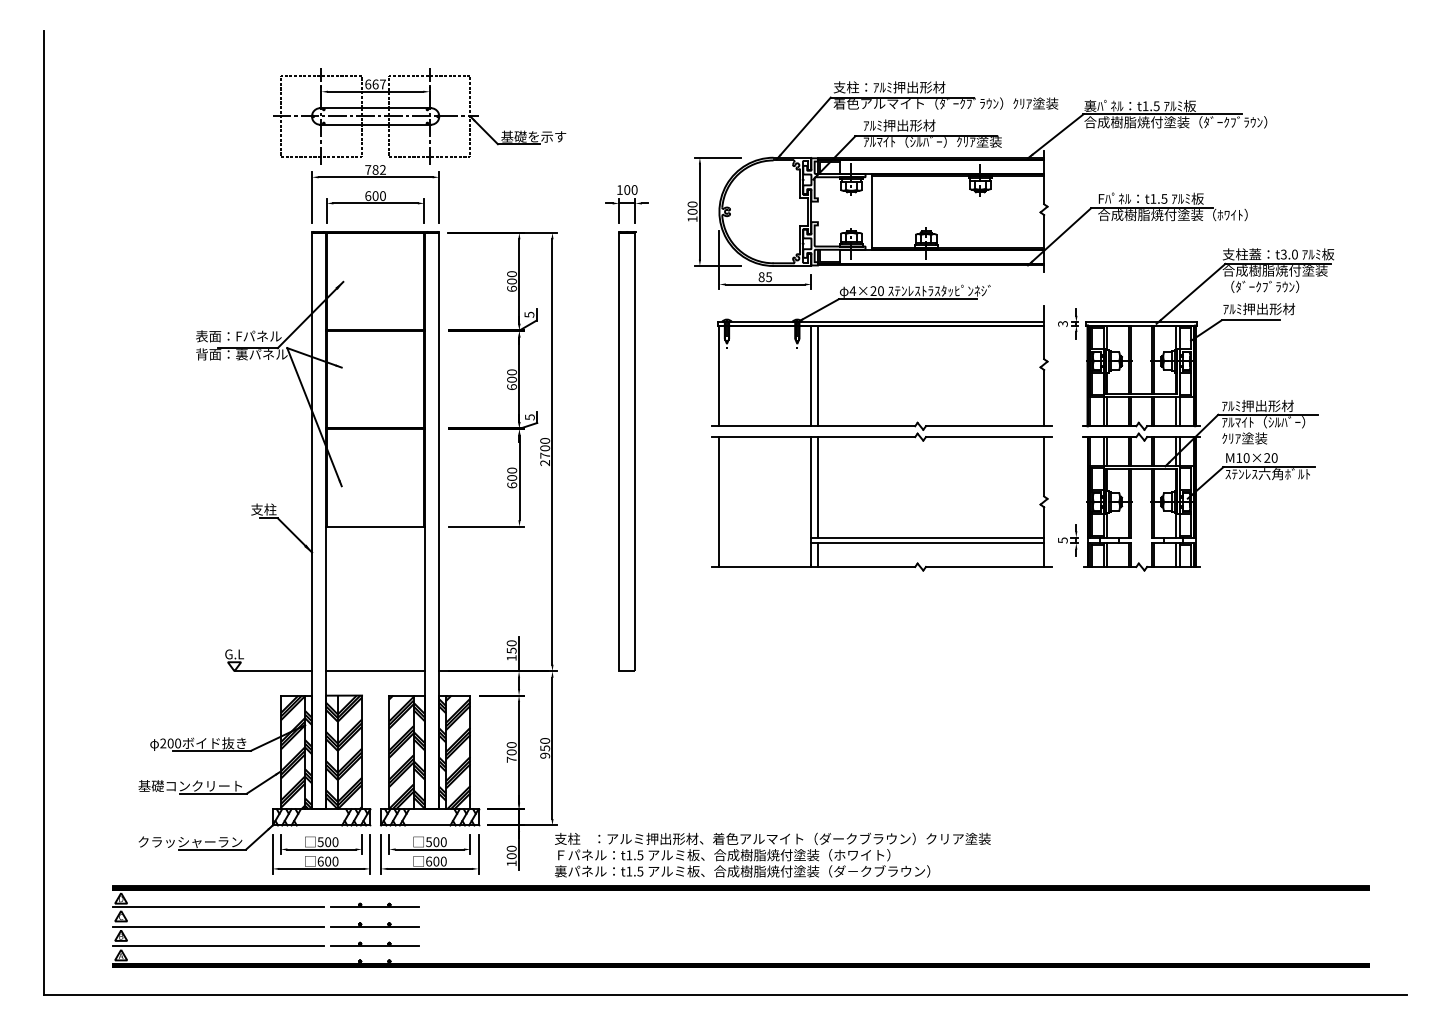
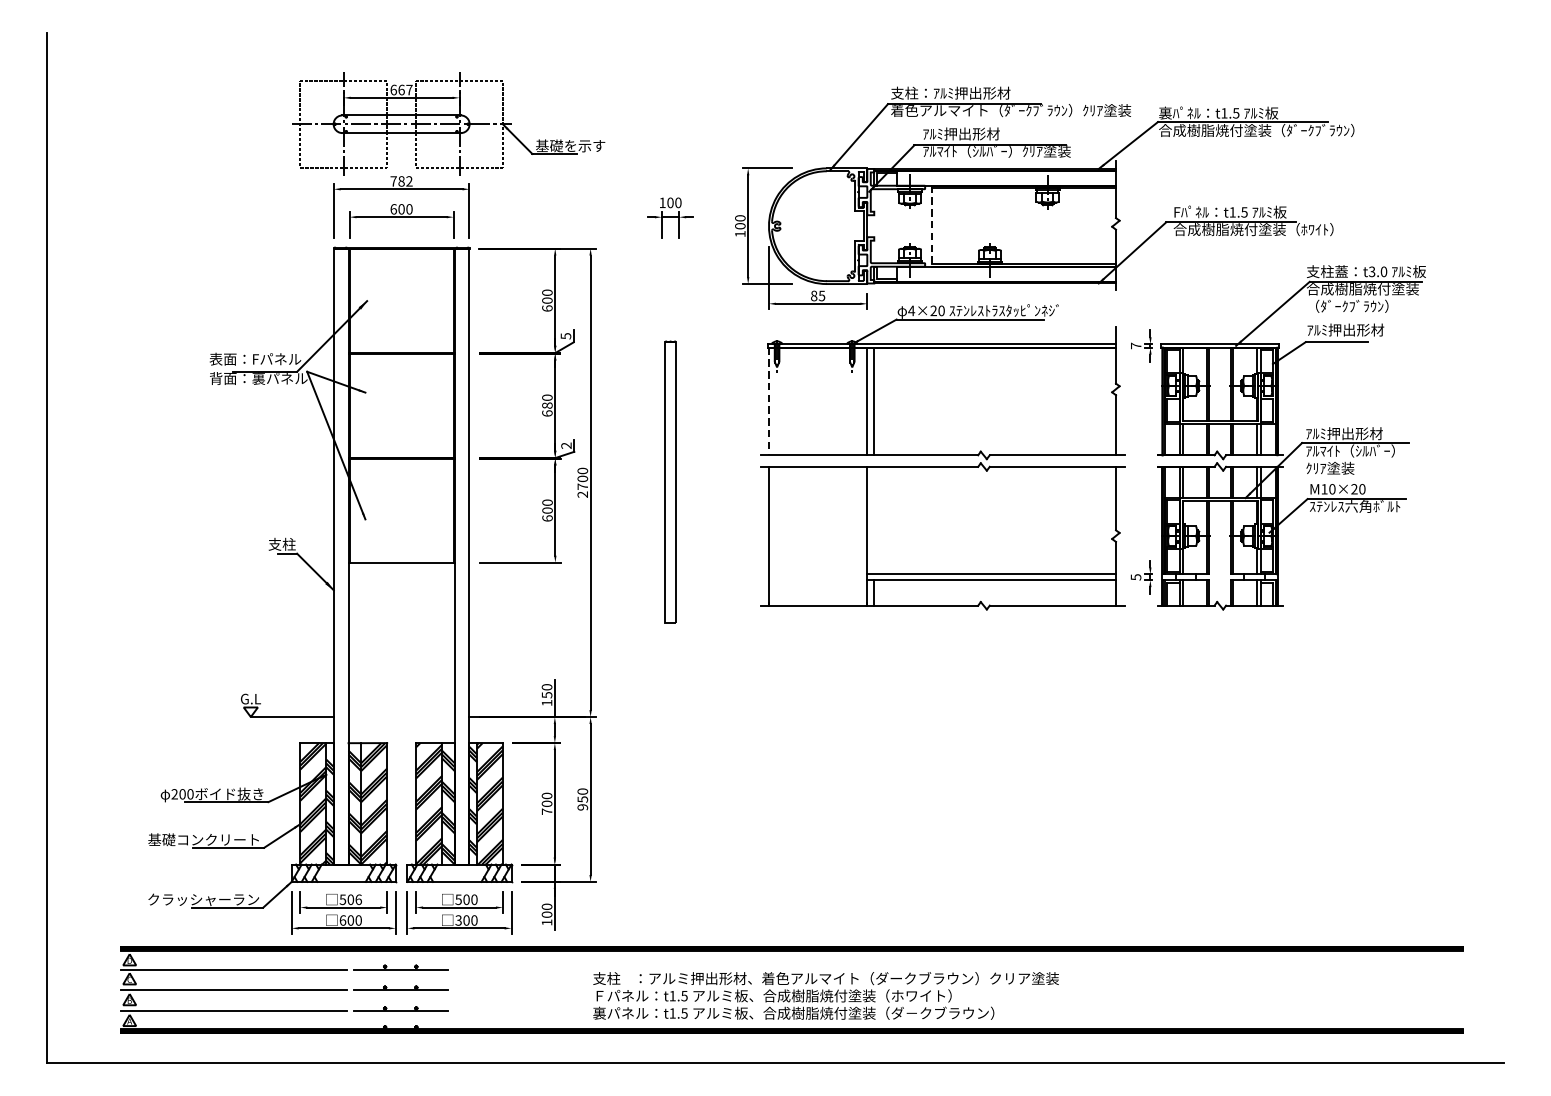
line: (872, 211) -> (932, 225), solid -> dashed
text: (1062, 323) -> (1135, 345), 3 -> 7
line: (719, 376) -> (769, 402), solid -> dashed
text: (512, 379) -> (547, 405), 600 -> 680
text: (529, 417) -> (566, 445), 5 -> 2
part: (627, 451) -> (670, 482), size x0.6
line: (817, 487) -> (873, 520), removed
line: (375, 671) -> (401, 717), removed
text: (335, 841) -> (358, 899), 500 -> 506
text: (772, 854) -> (825, 995), moved
text: (429, 861) -> (459, 920), 600 -> 300

